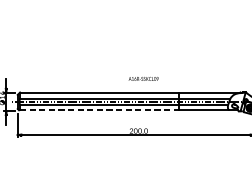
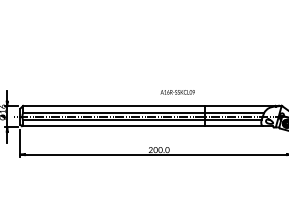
text: (143, 79) -> (177, 92), moved
line: (99, 110) -> (114, 126), dashed -> solid

